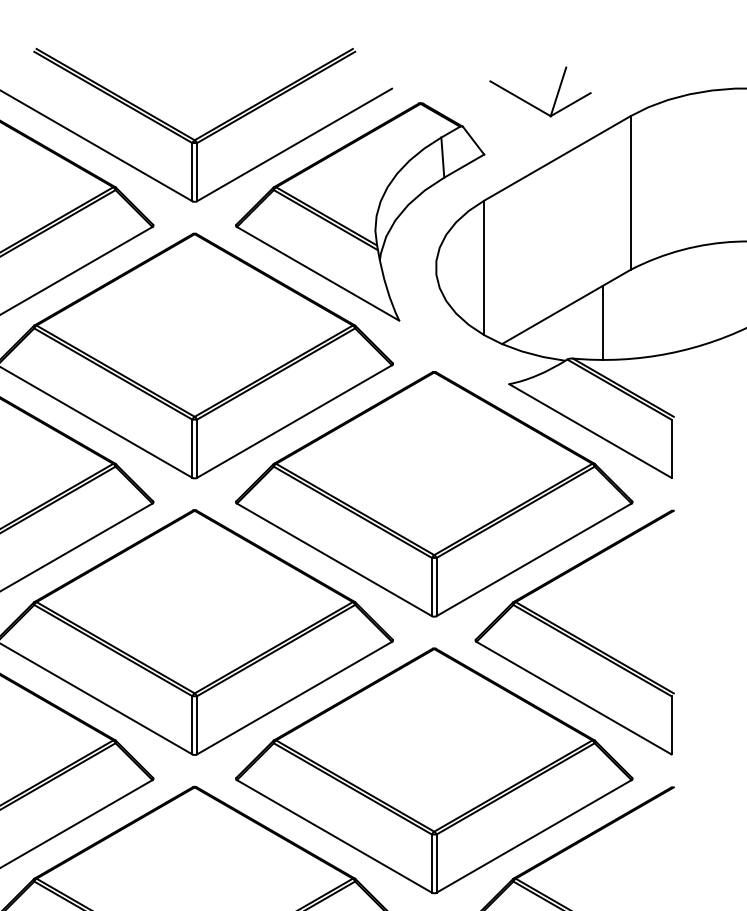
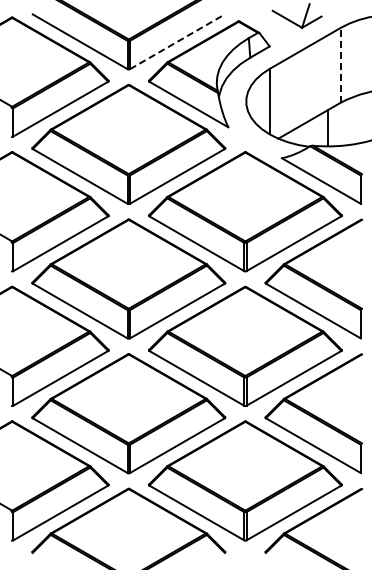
line: (294, 144) -> (177, 41), solid -> dashed
line: (629, 191) -> (340, 64), solid -> dashed

